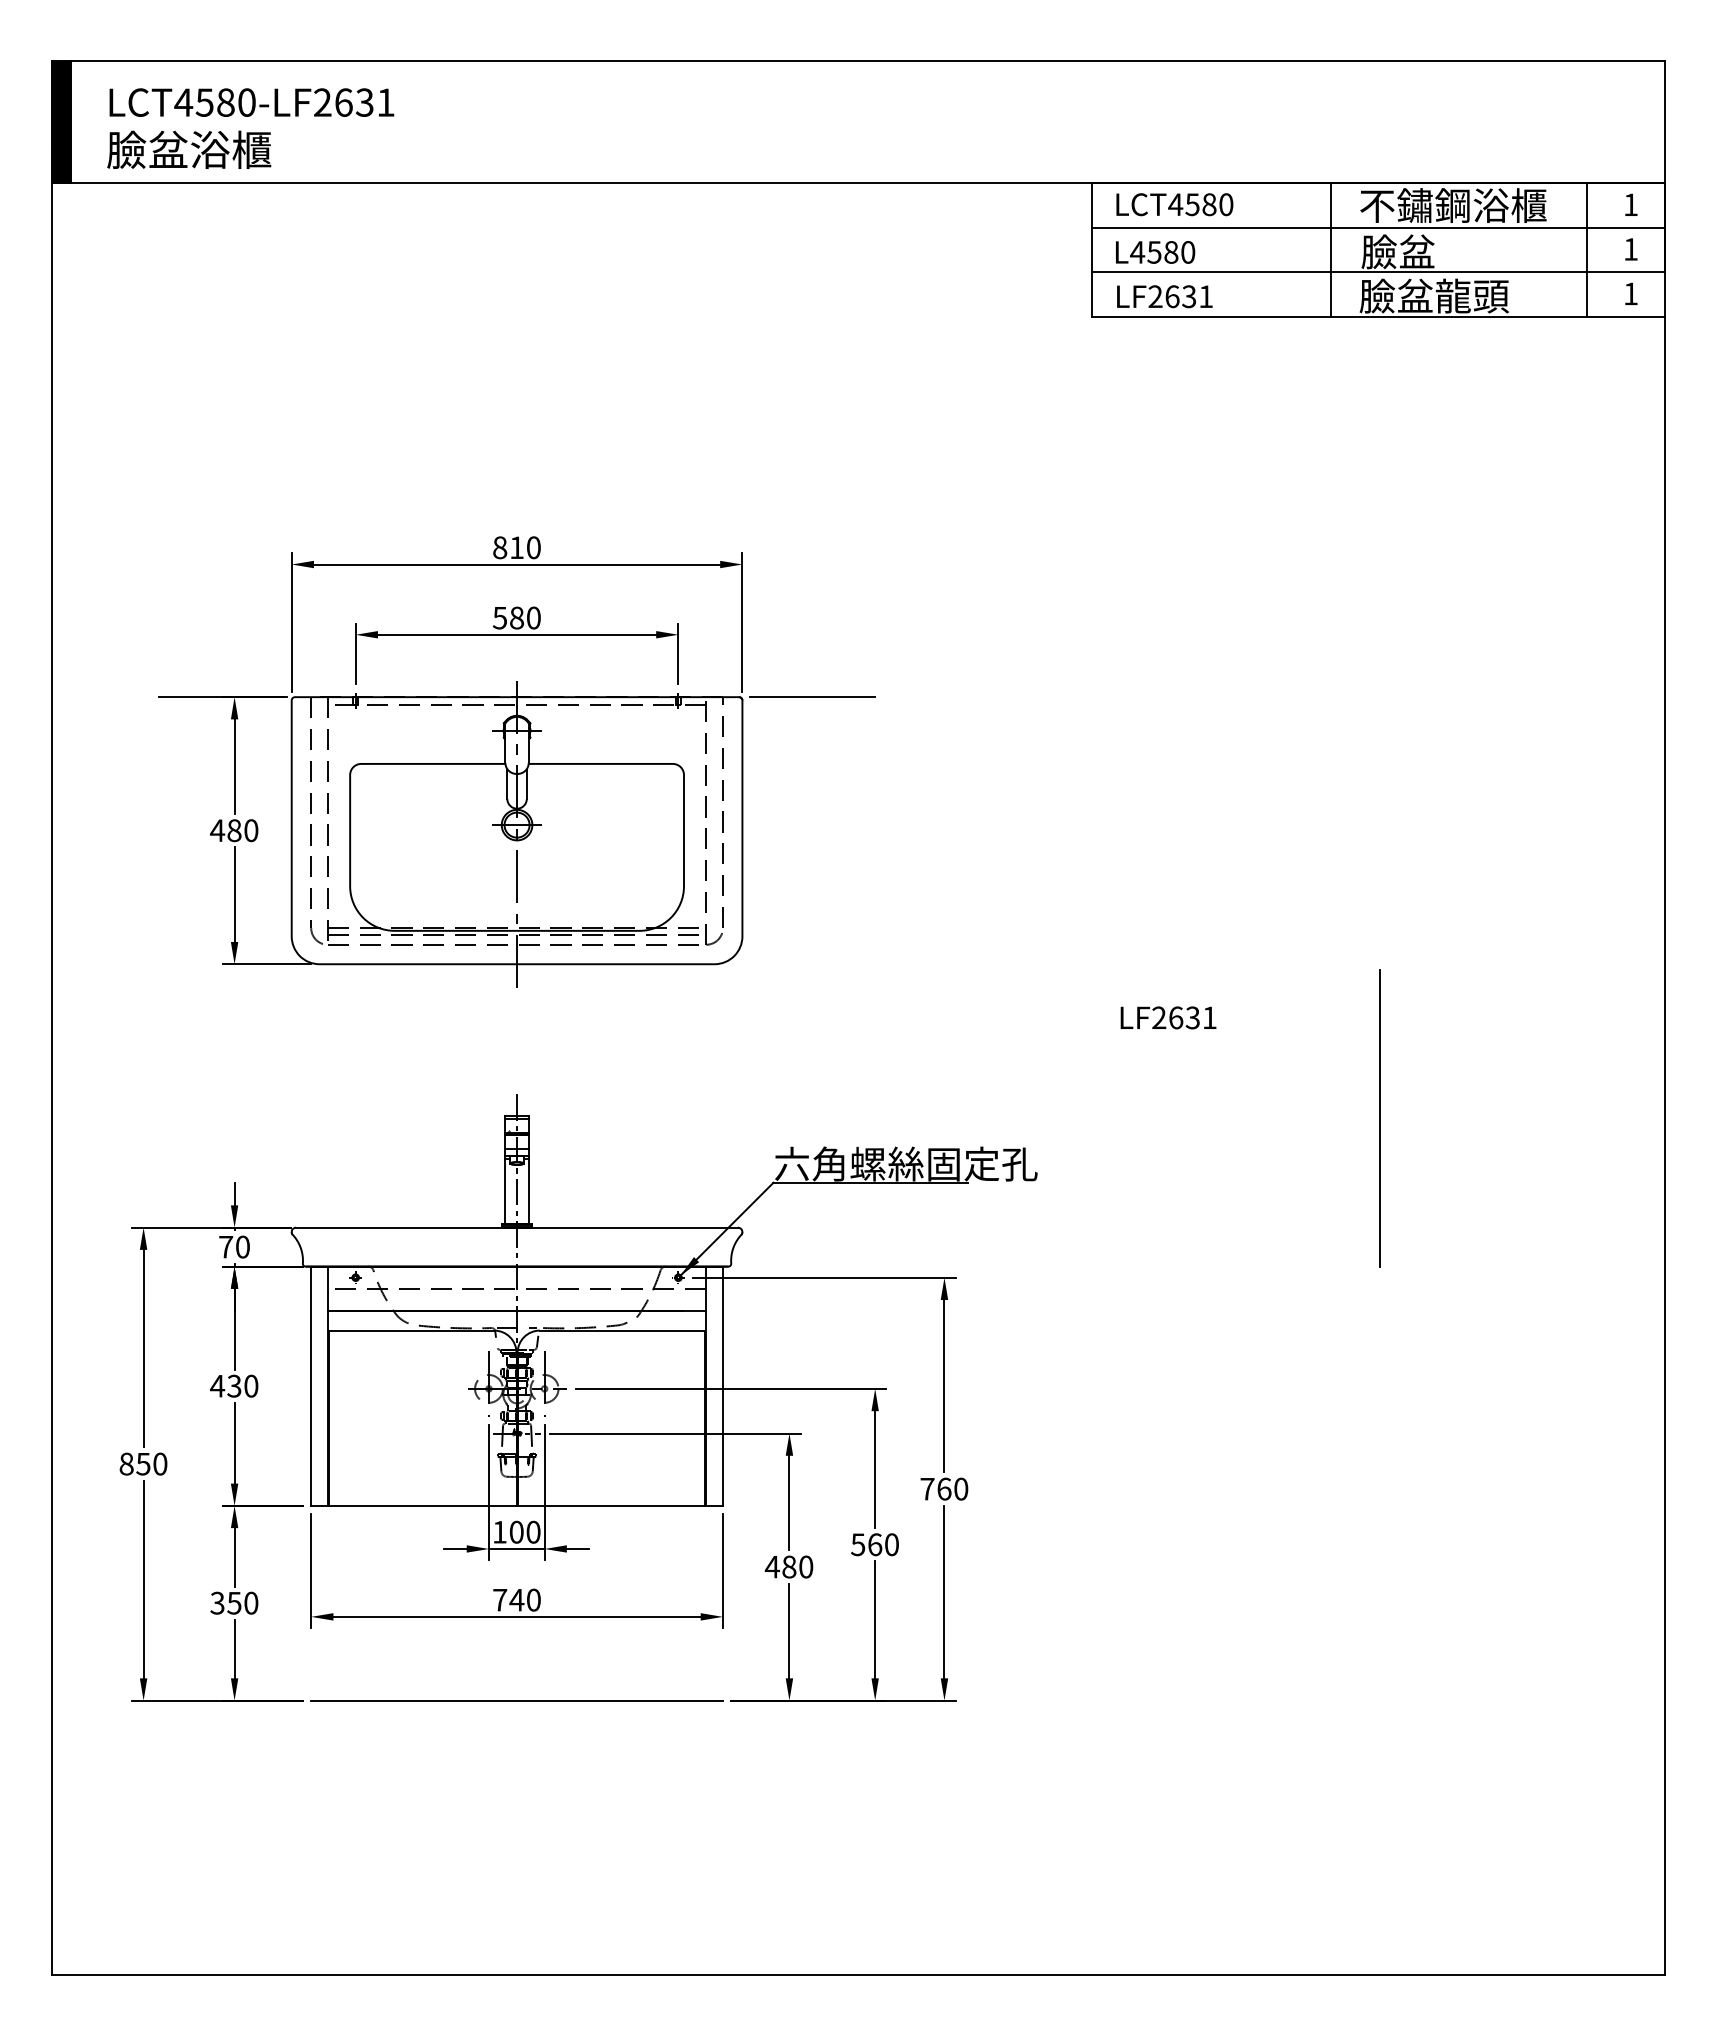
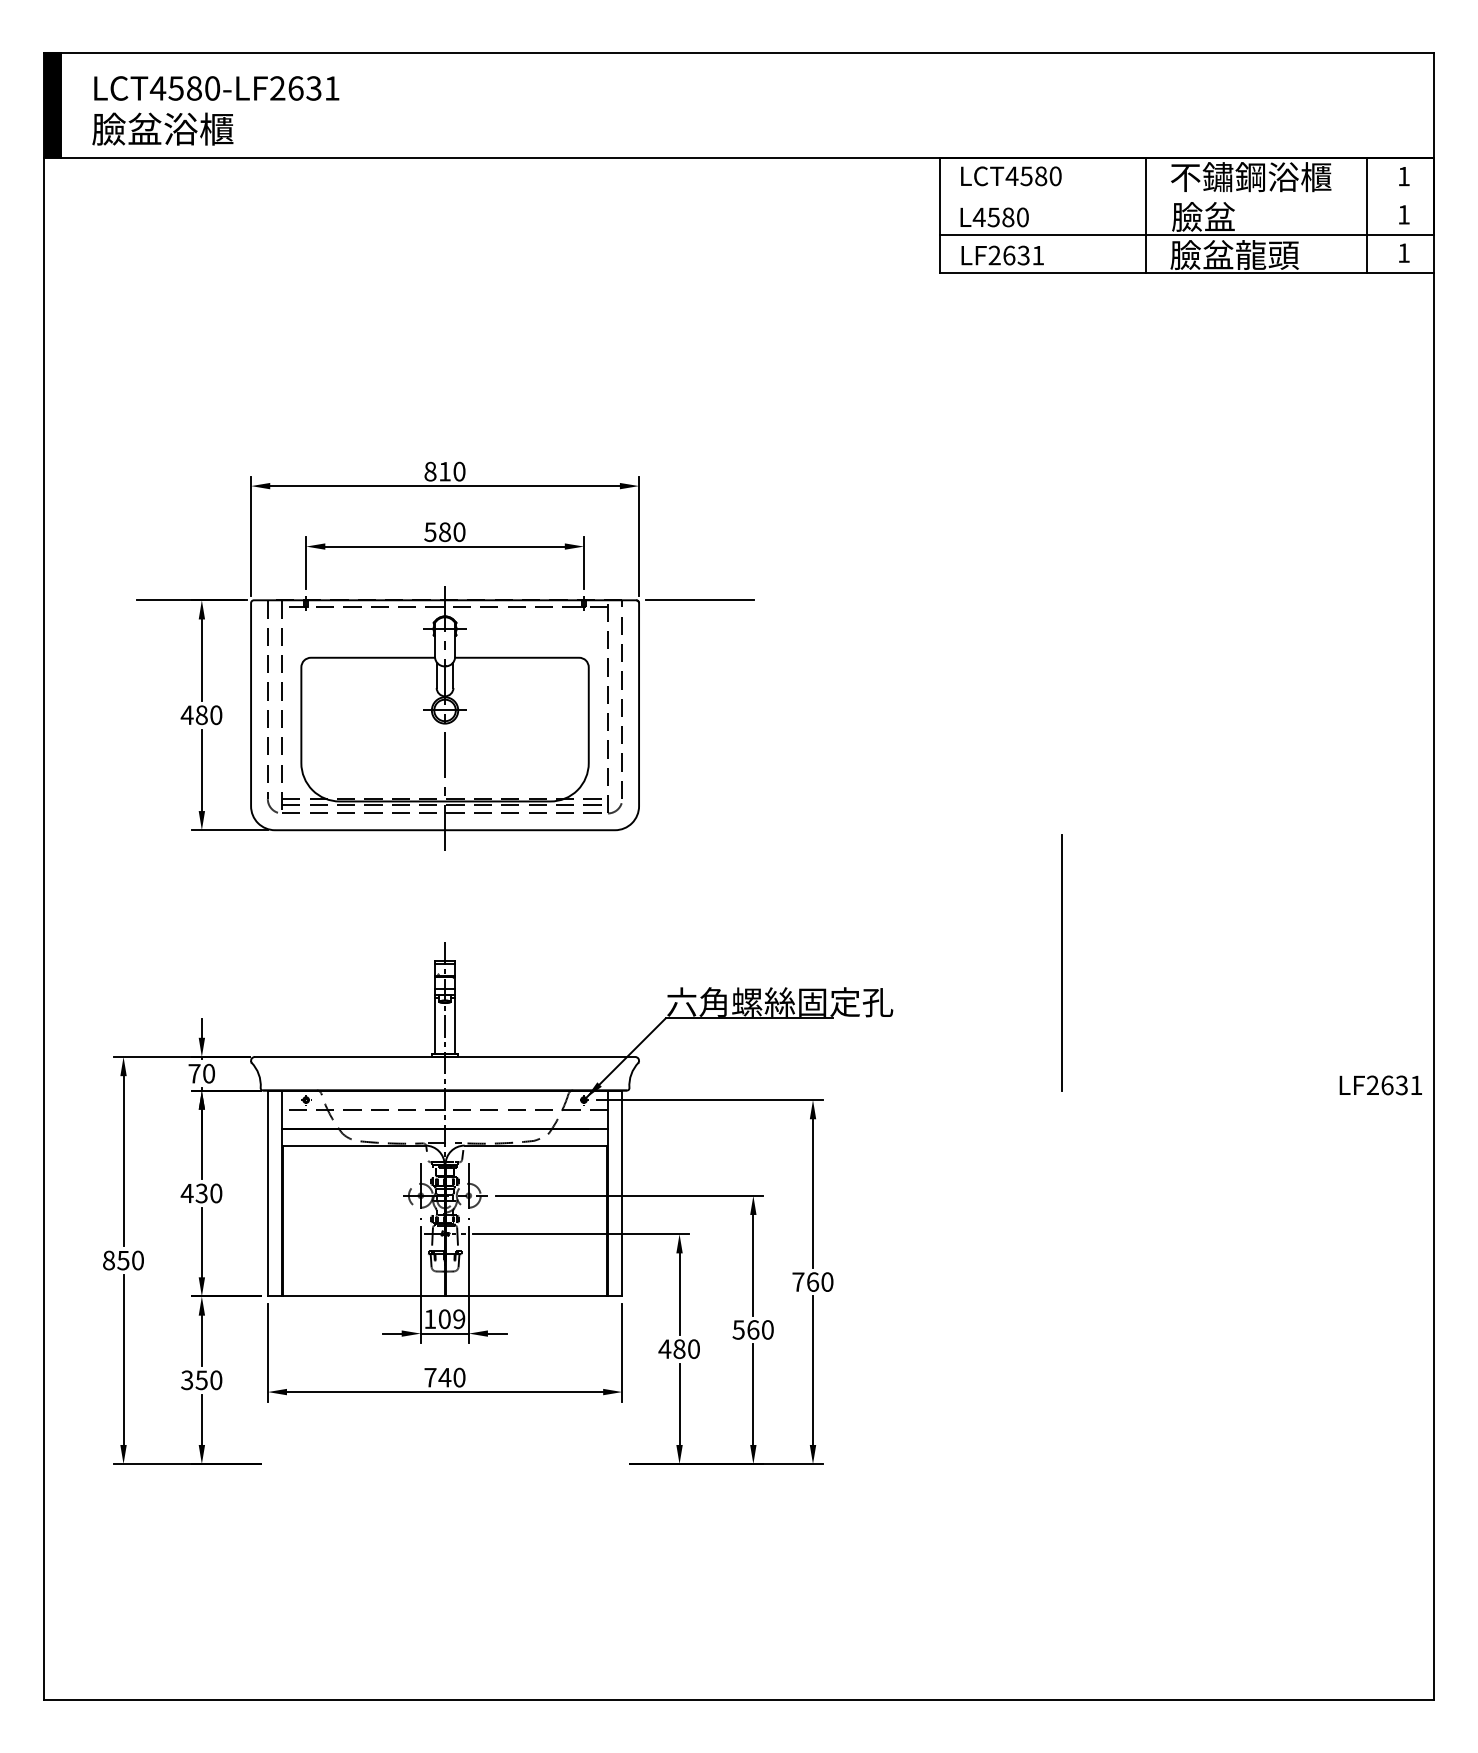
line: (1378, 228) -> (1186, 196), removed
text: (1168, 1018) -> (1380, 1085), moved
line: (1379, 1117) -> (1061, 962), moved
text: (533, 1532) -> (459, 1319), 100 -> 109
line: (516, 1701) -> (444, 1464), removed

